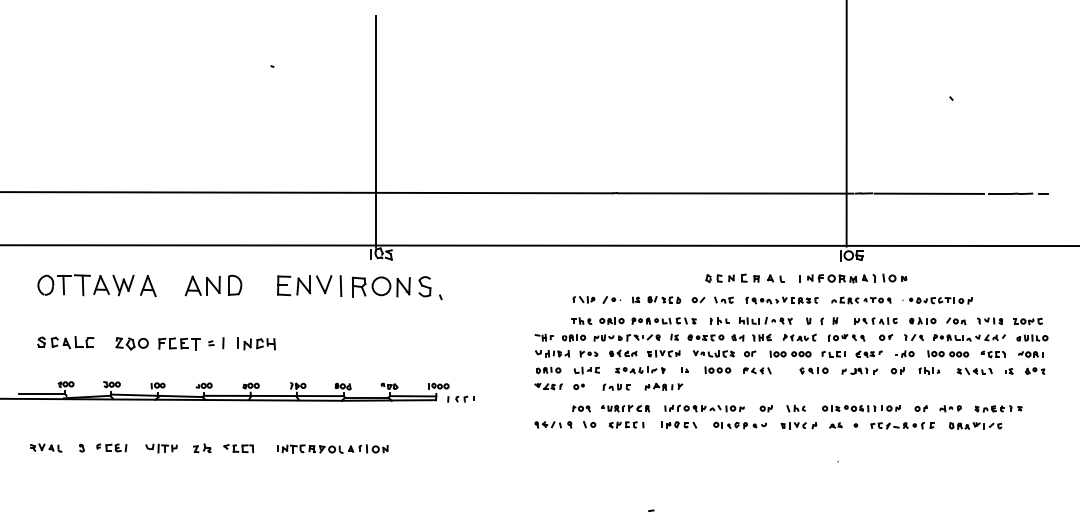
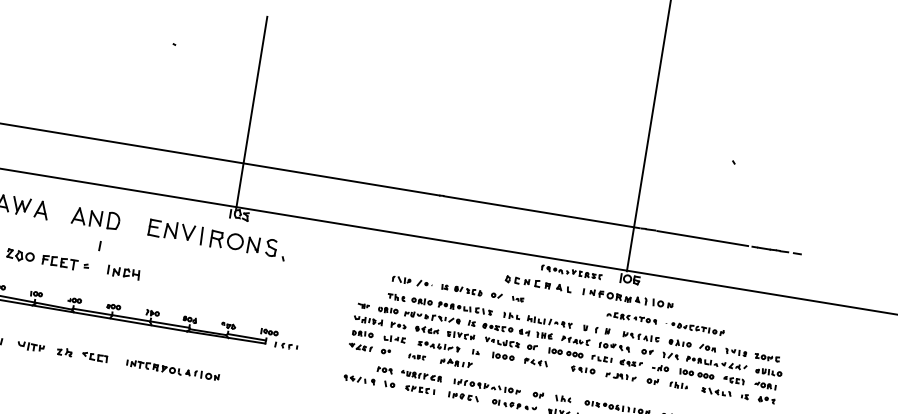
part: (723, 299) -> (517, 298), size x0.7
part: (781, 300) -> (571, 272), moved
part: (543, 337) -> (363, 305), size x0.7
line: (223, 343) -> (100, 246), moved
part: (616, 386) -> (417, 356), size x0.7

